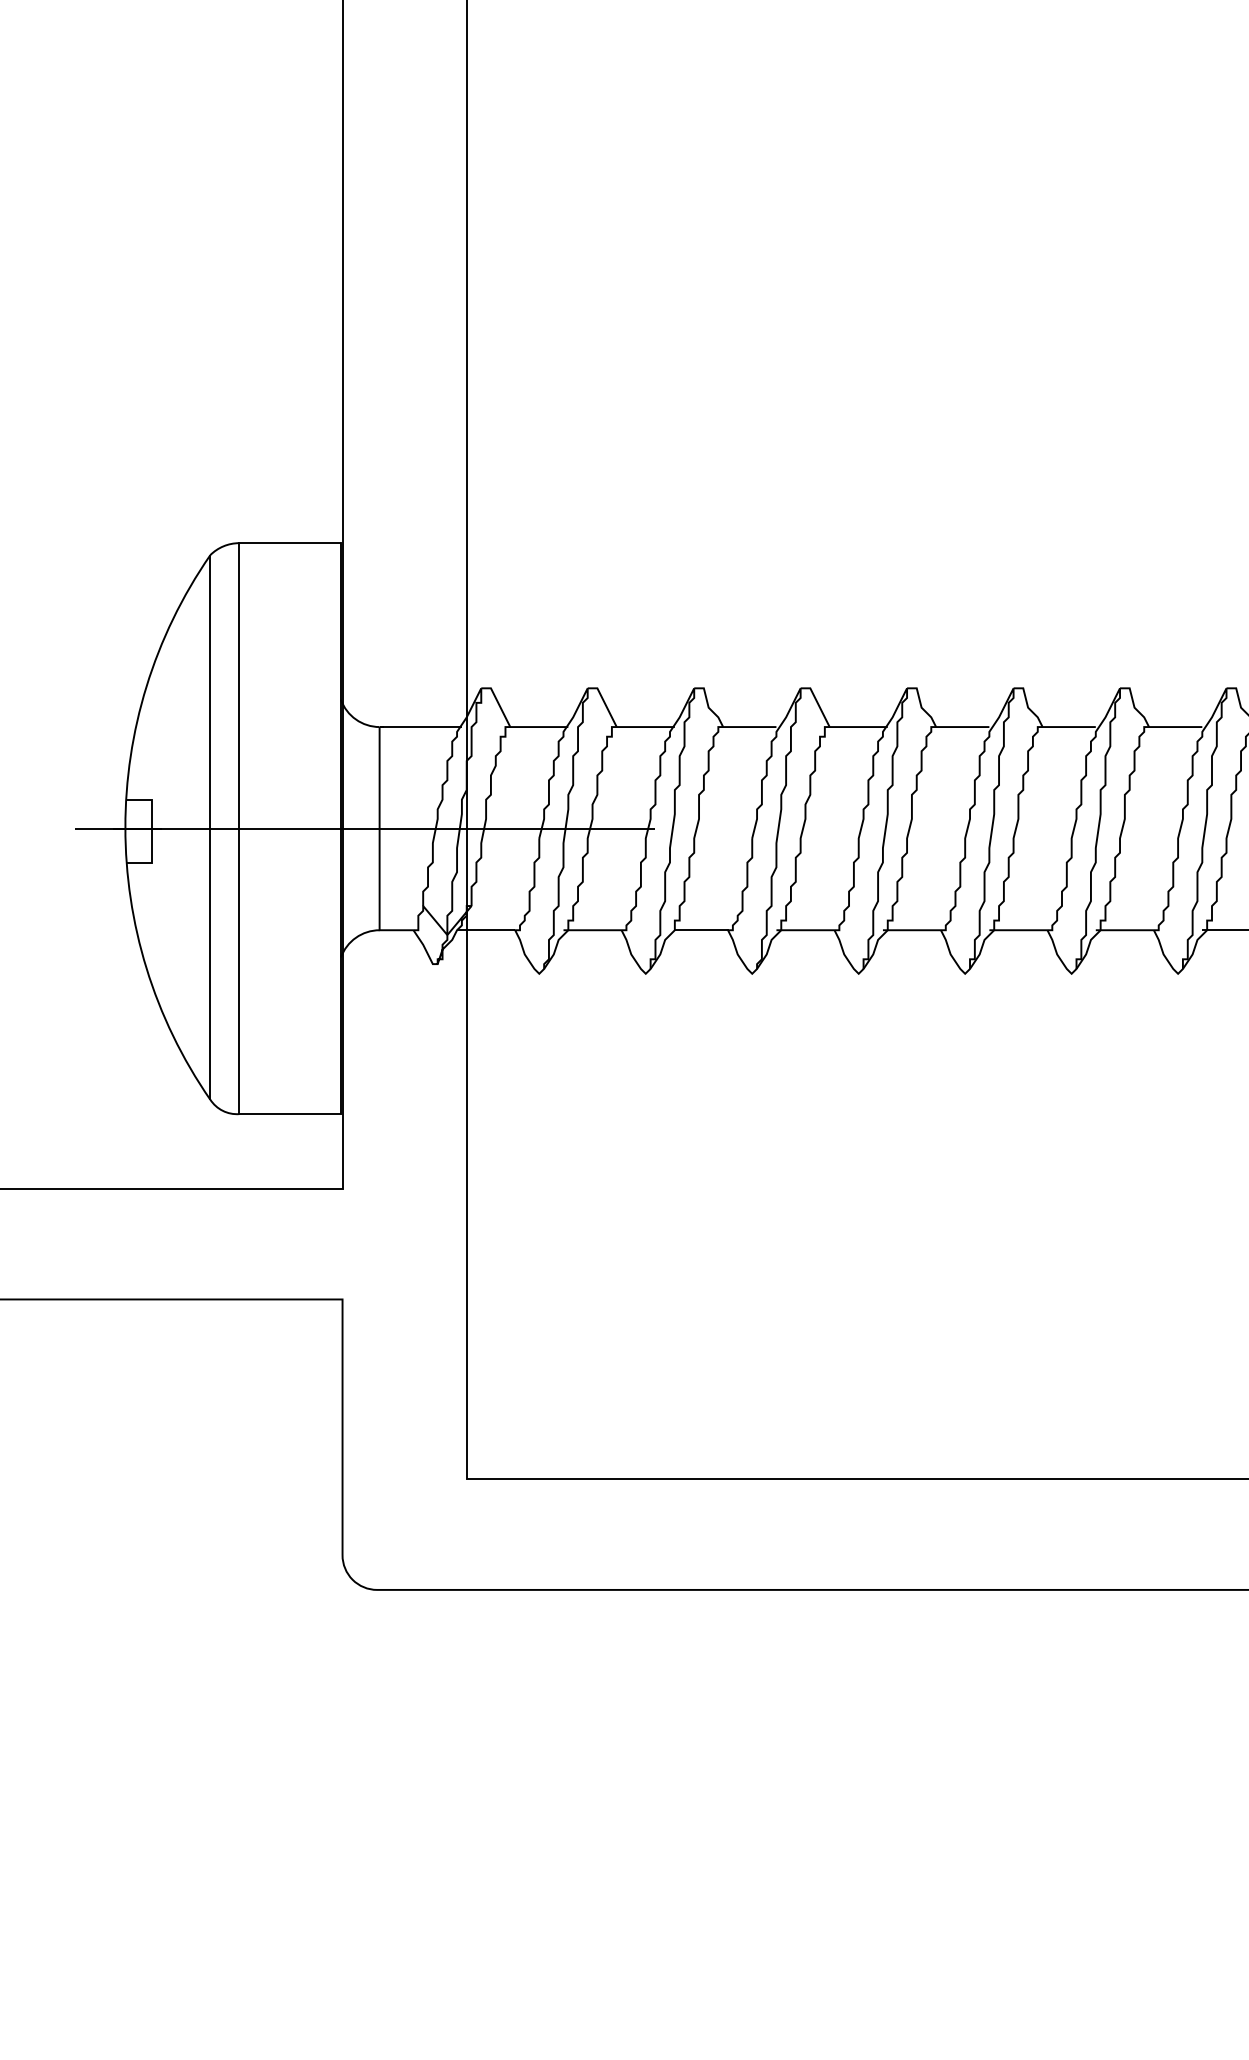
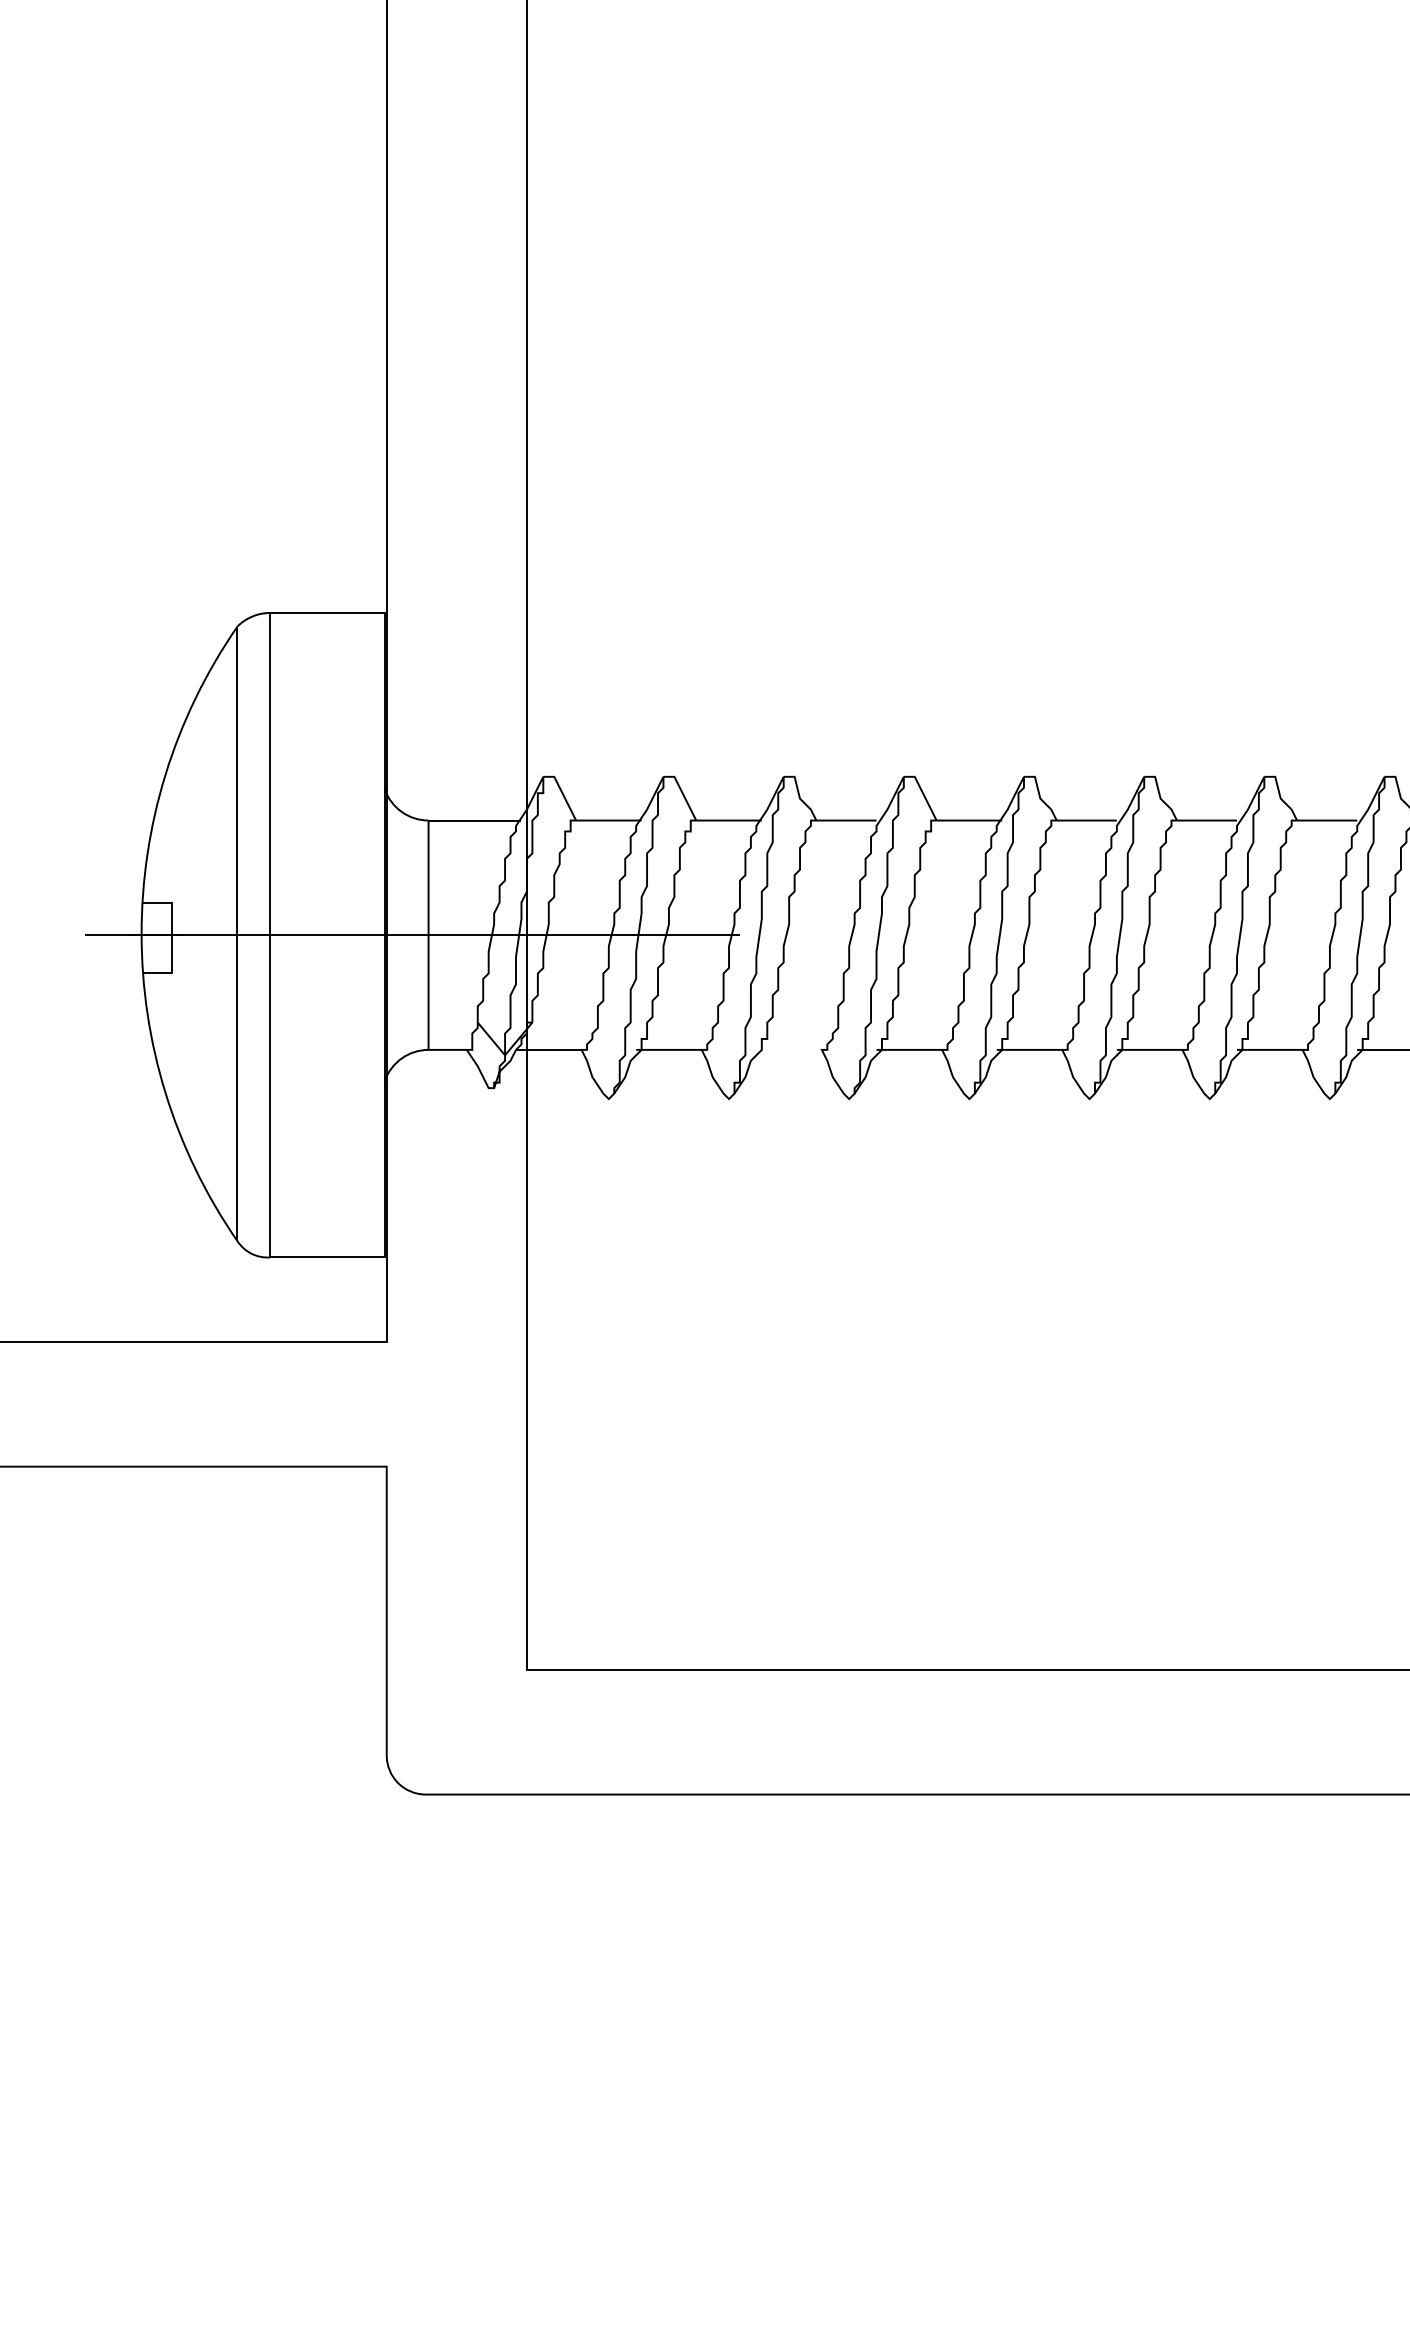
line: (701, 930) -> (791, 1050), removed

